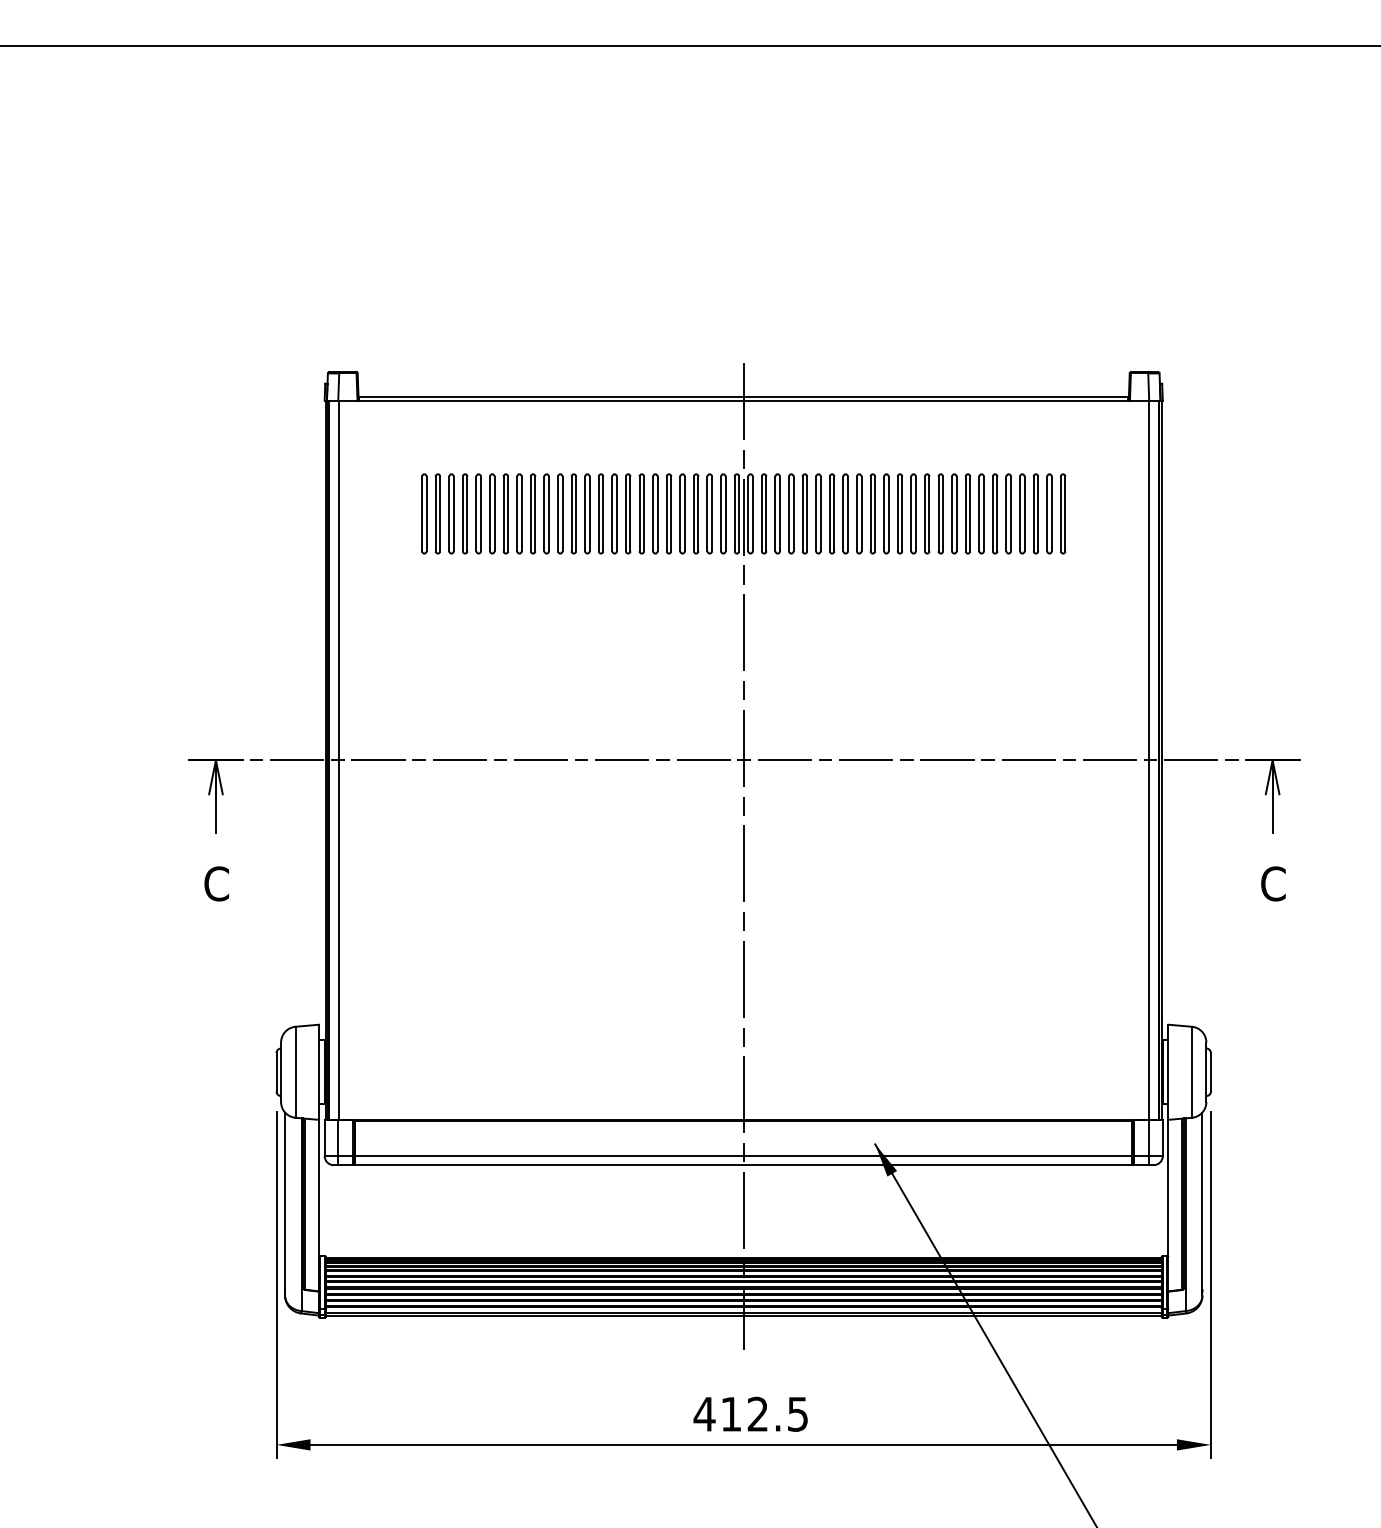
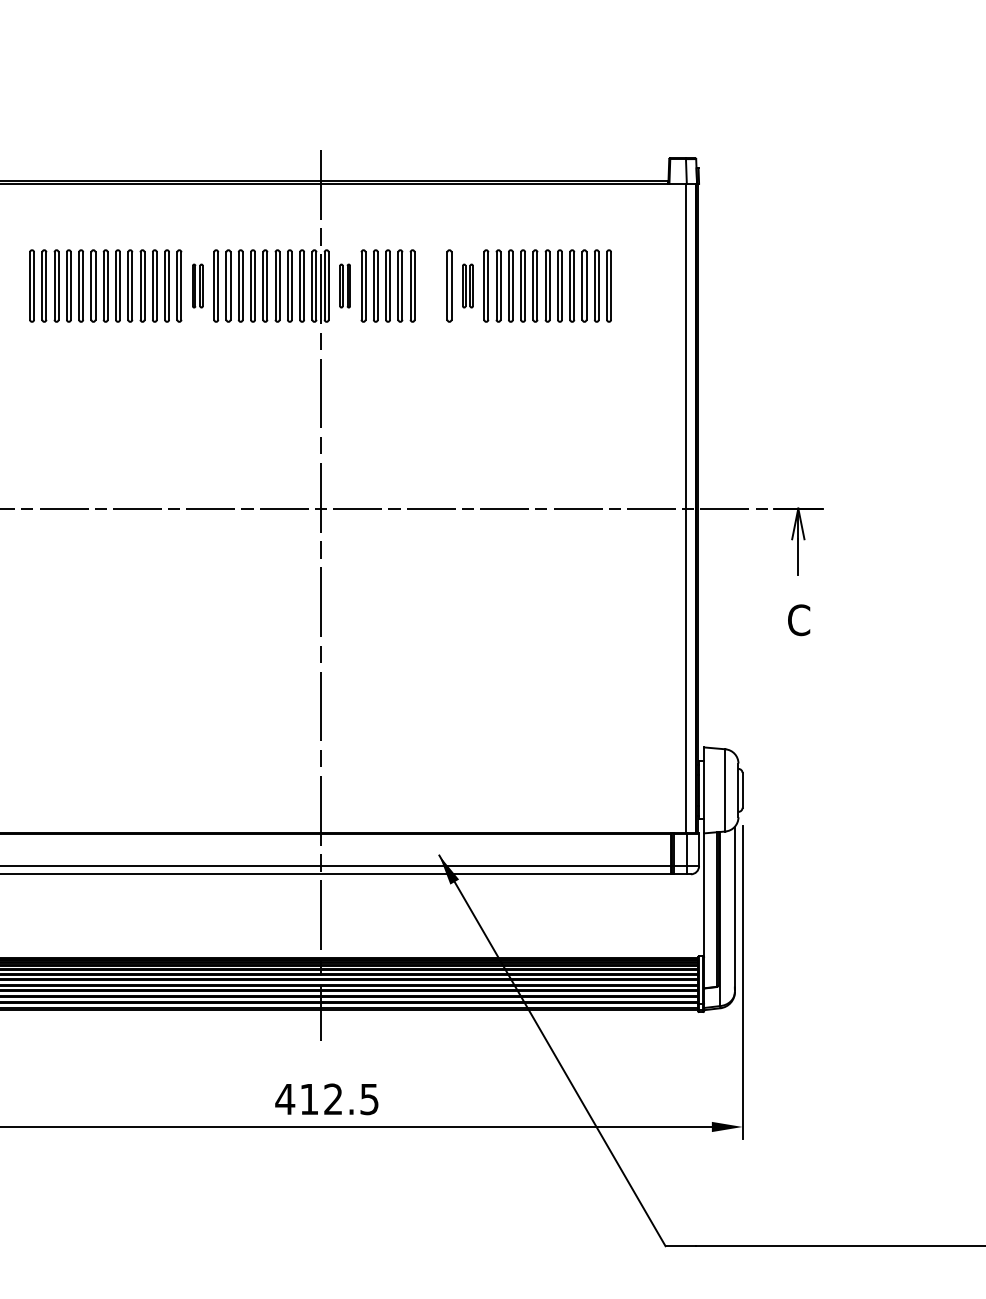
part: (607, 513) -> (197, 285), size x0.6
part: (770, 513) -> (344, 285), size x0.6
part: (865, 513) -> (430, 285), removed
part: (906, 513) -> (467, 285), size x0.6

